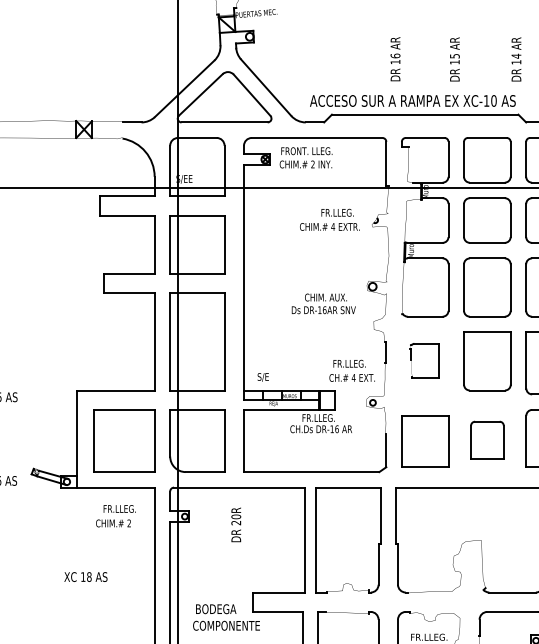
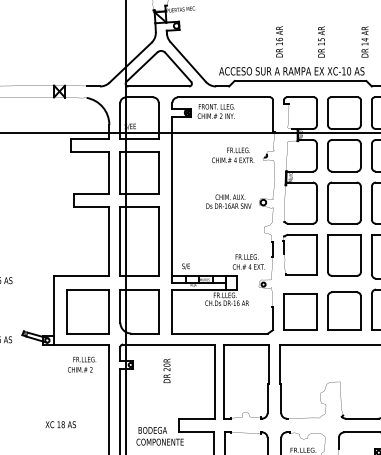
text: (323, 303) -> (228, 201), moved
part: (423, 360) -> (299, 254), size x1.67
part: (487, 439) -> (344, 310), size x1.43
text: (85, 576) -> (60, 424), moved

